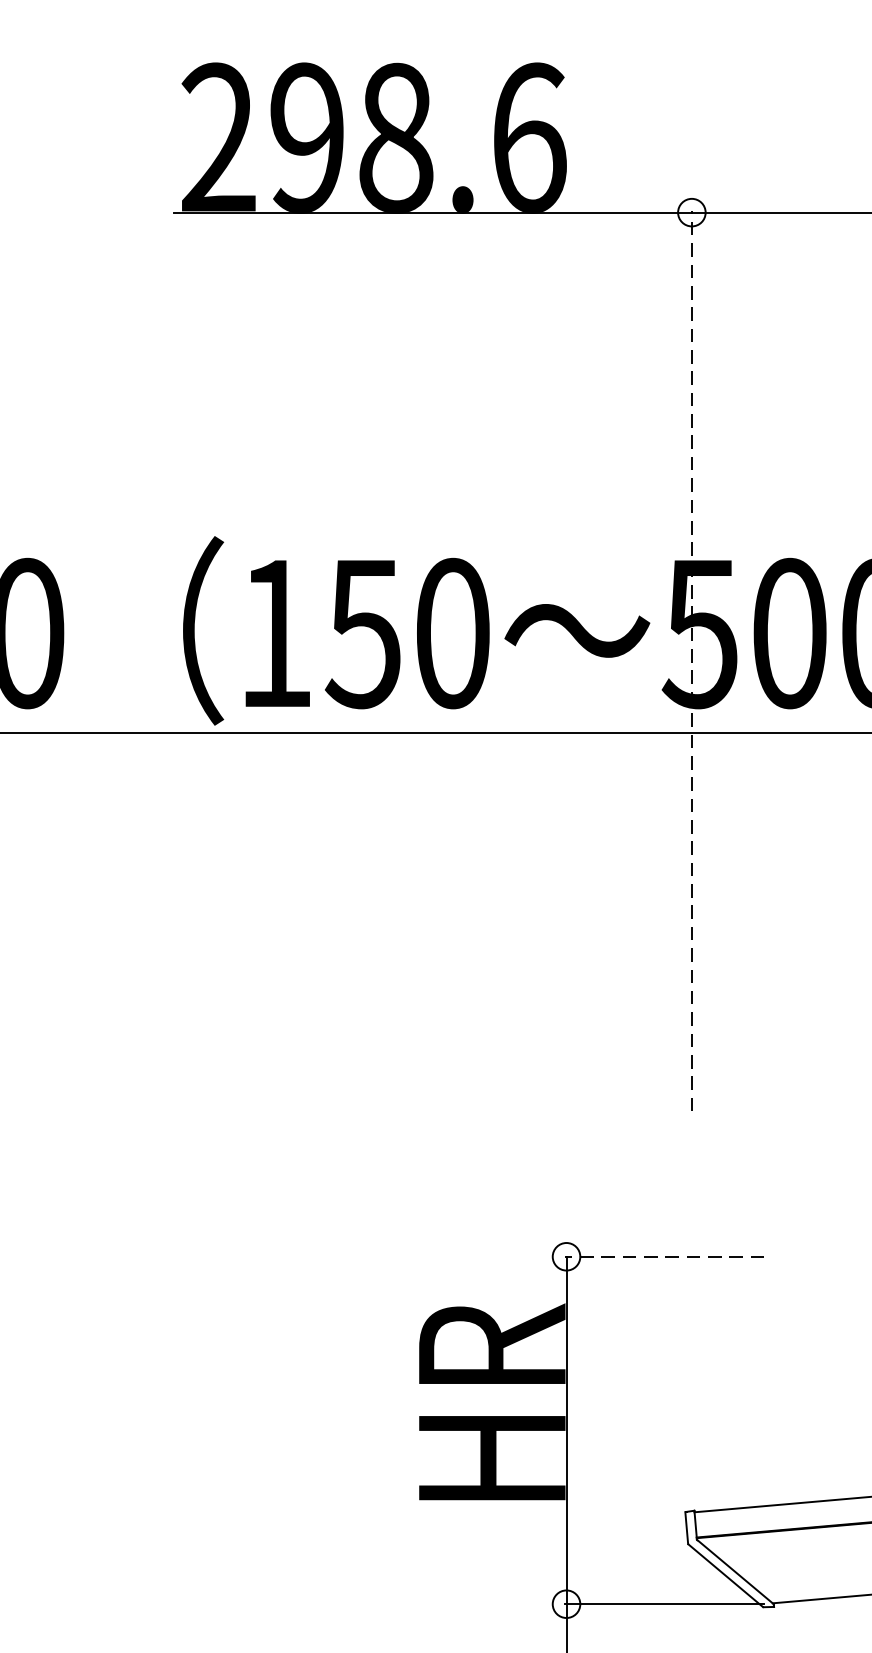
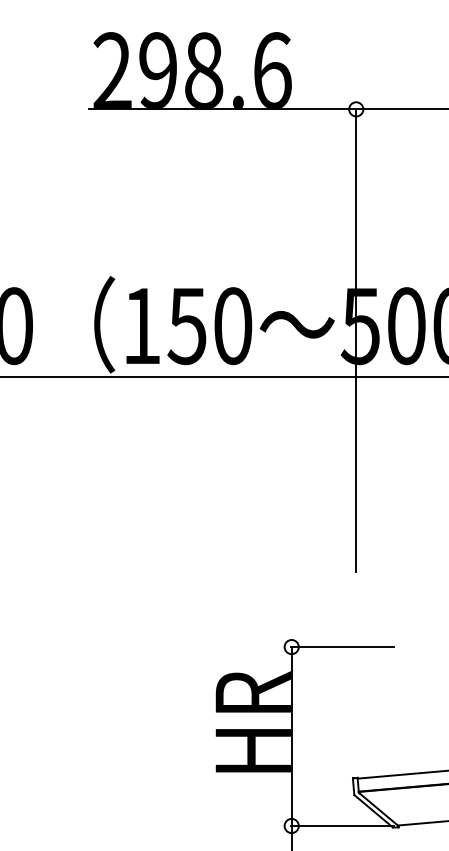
line: (692, 661) -> (356, 340), dashed -> solid
line: (663, 1257) -> (341, 647), dashed -> solid

